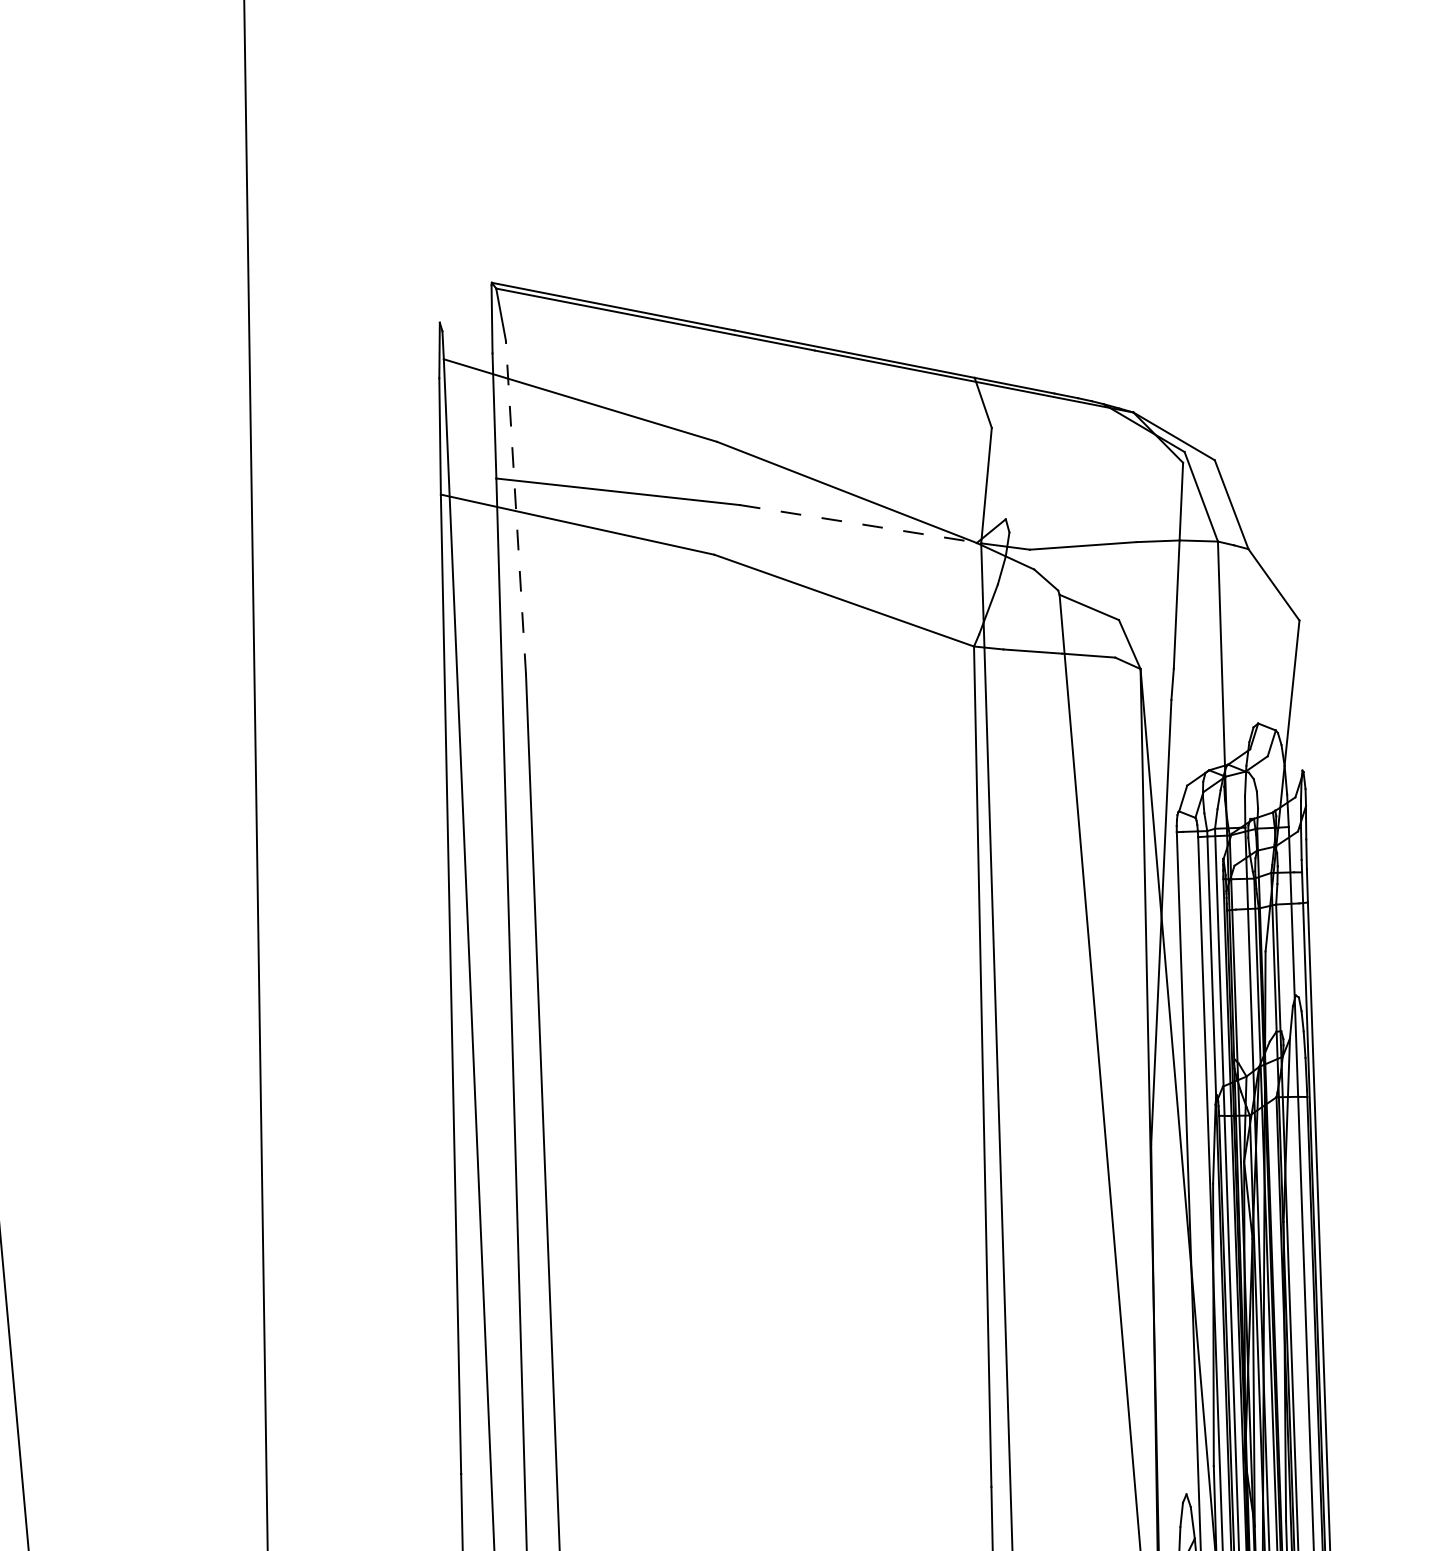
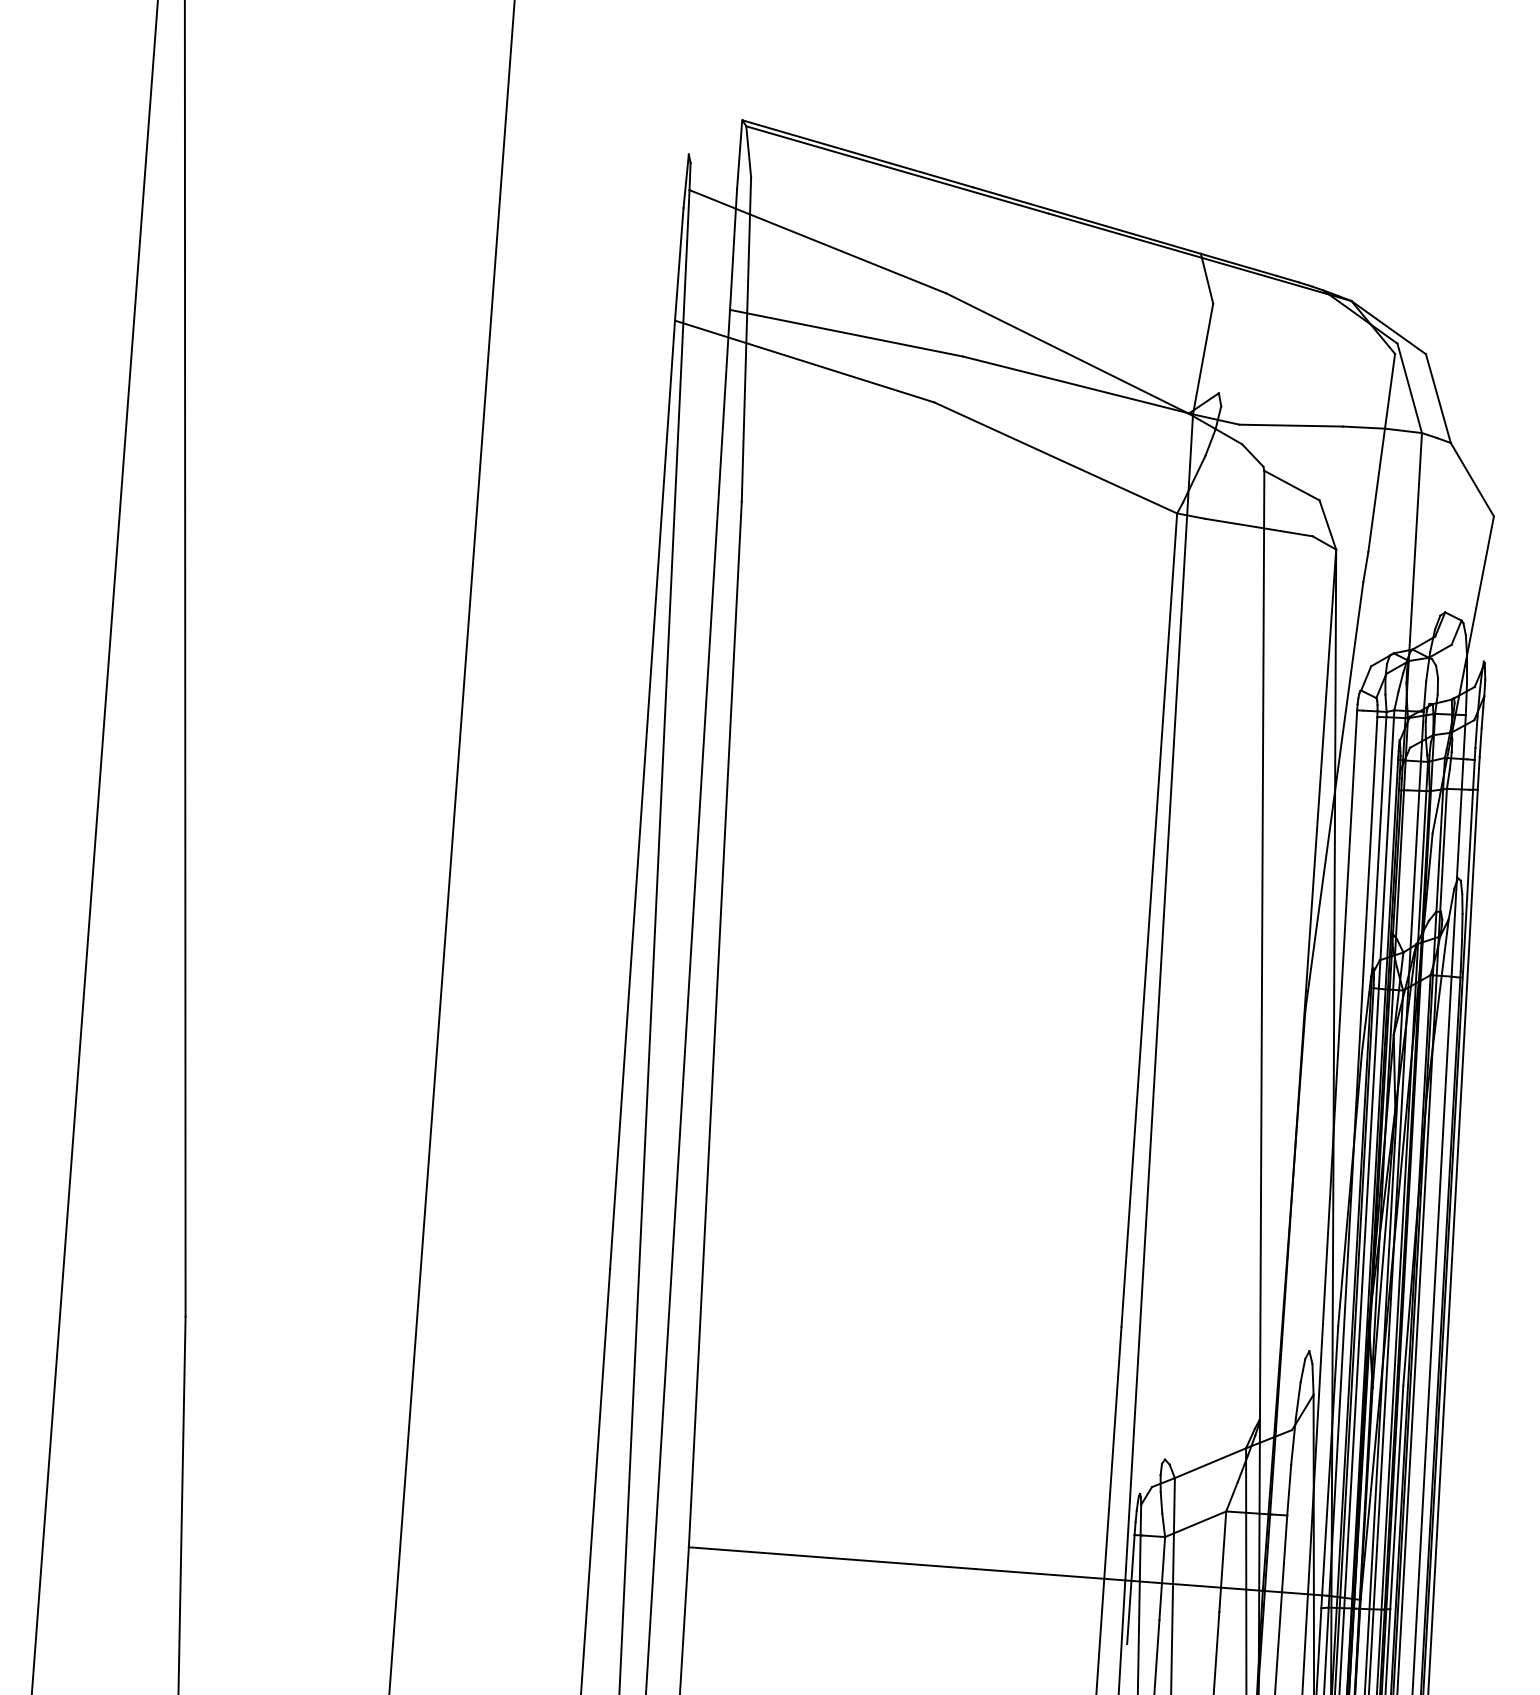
line: (515, 506) -> (746, 338), dashed -> solid
line: (861, 524) -> (1078, 385), dashed -> solid

